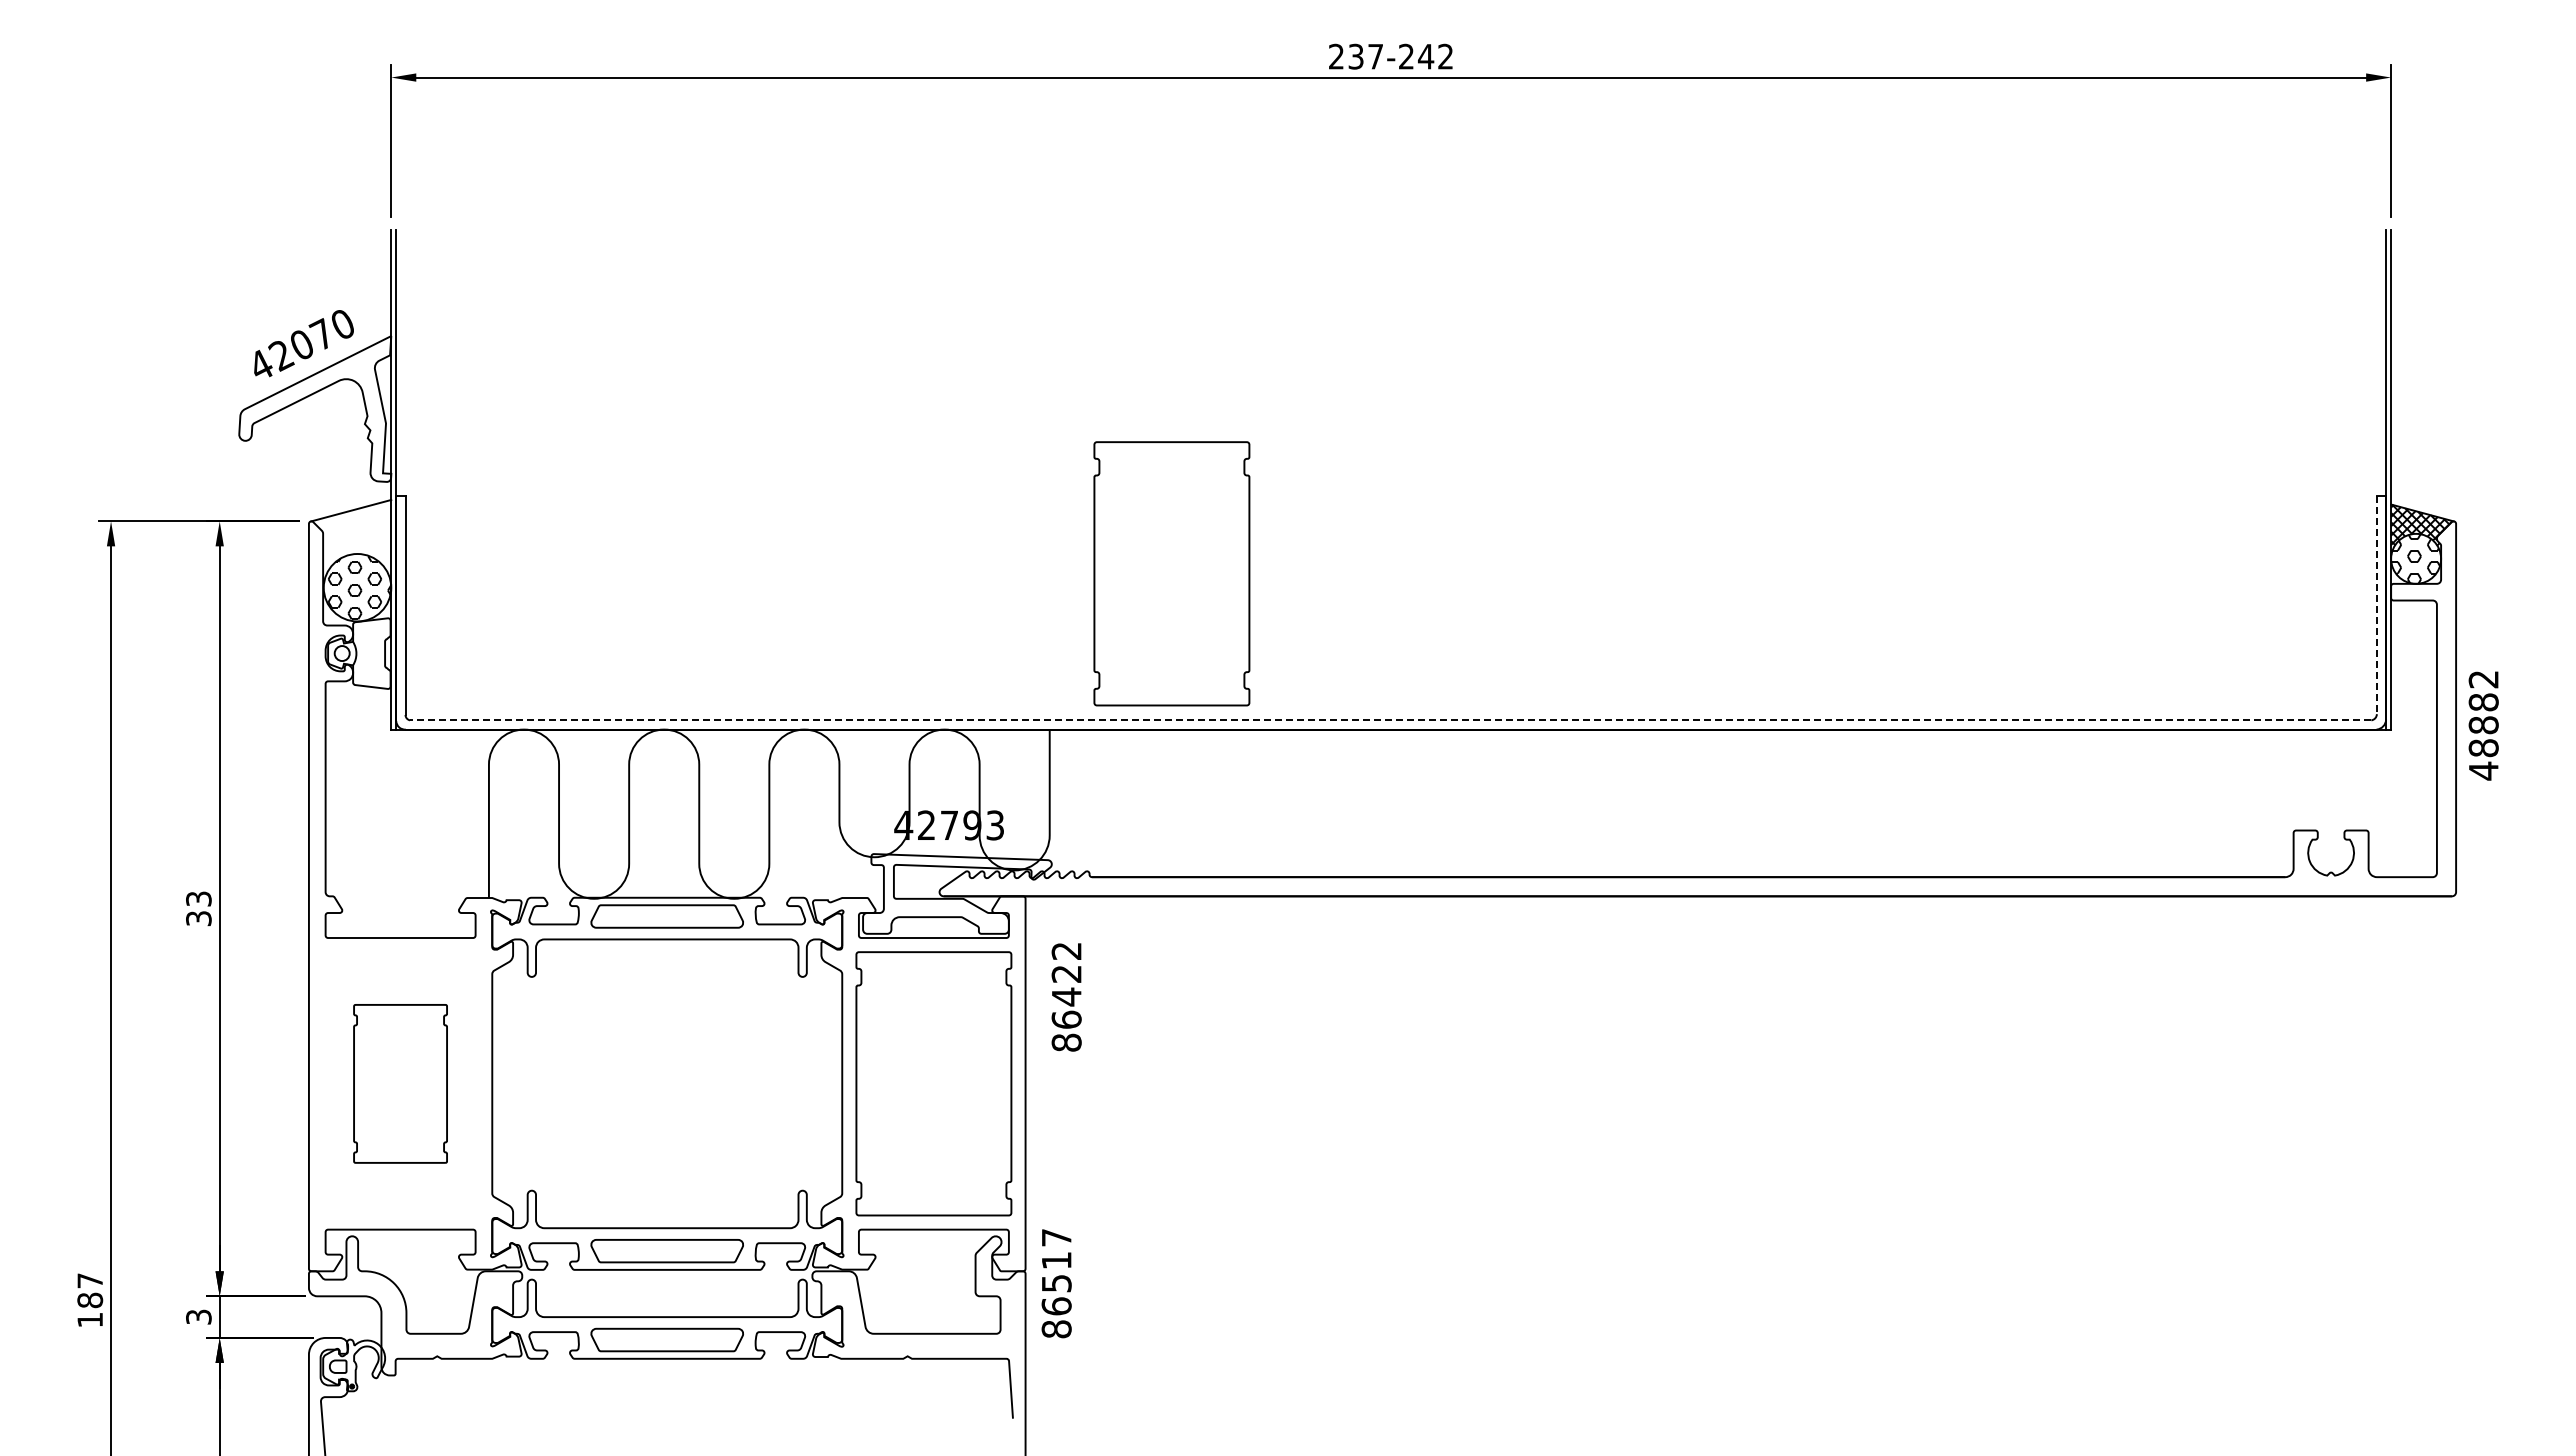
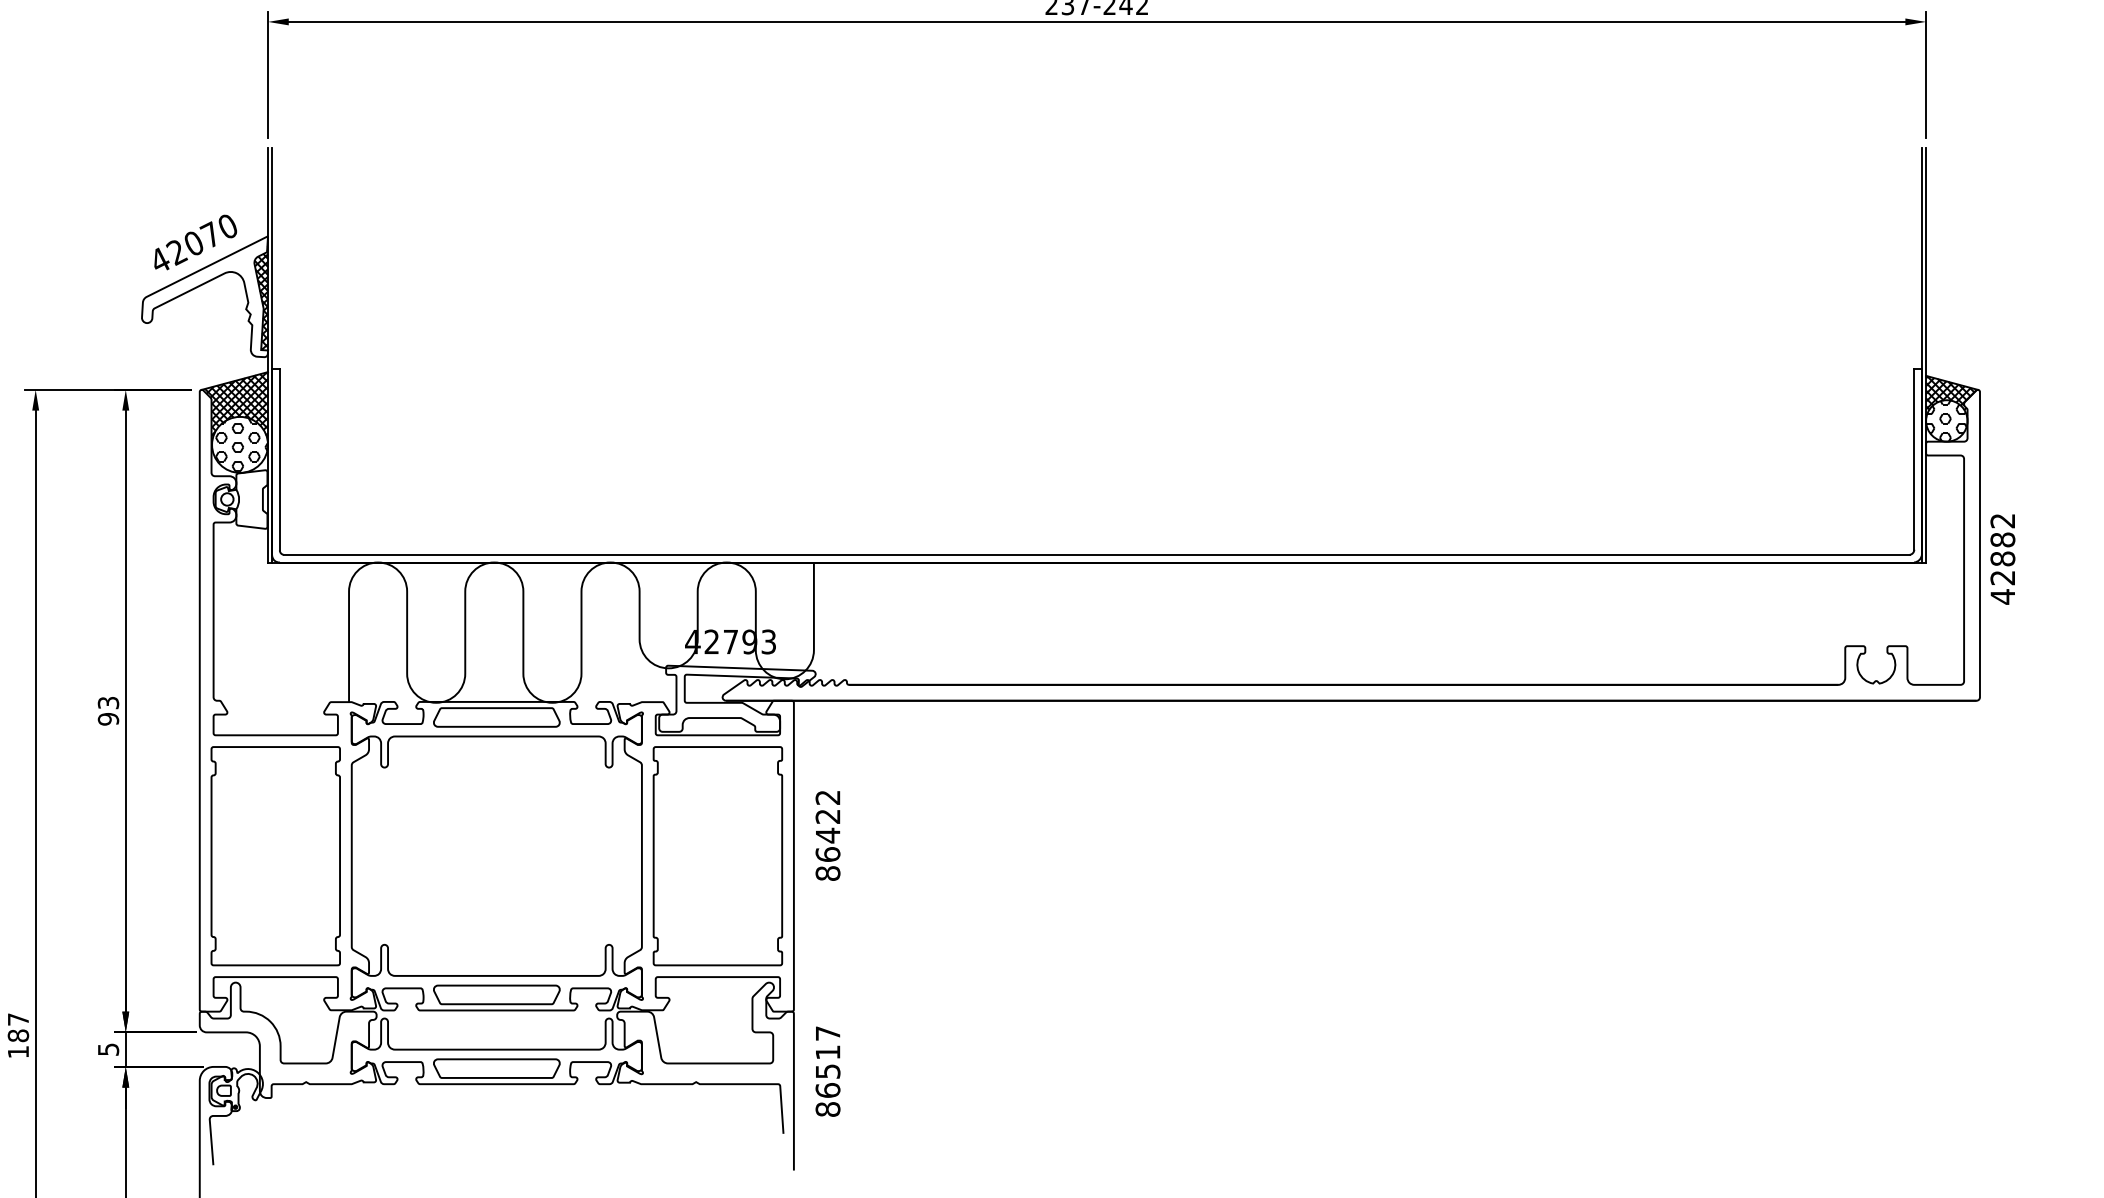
hatch: (383, 406) -> (261, 294), added
hatch: (351, 543) -> (235, 408), added
part: (1171, 573) -> (914, 433), removed
line: (2376, 605) -> (1913, 459), dashed -> solid
line: (1390, 720) -> (1096, 554), dashed -> solid
text: (2483, 748) -> (2002, 578), 48882 -> 42882
text: (198, 918) -> (108, 719), 33 -> 93
text: (1066, 997) -> (827, 836), moved
part: (400, 1083) -> (275, 855), size x1.67
text: (1056, 1283) -> (827, 1071), moved
text: (198, 1316) -> (108, 1049), 3 -> 5

